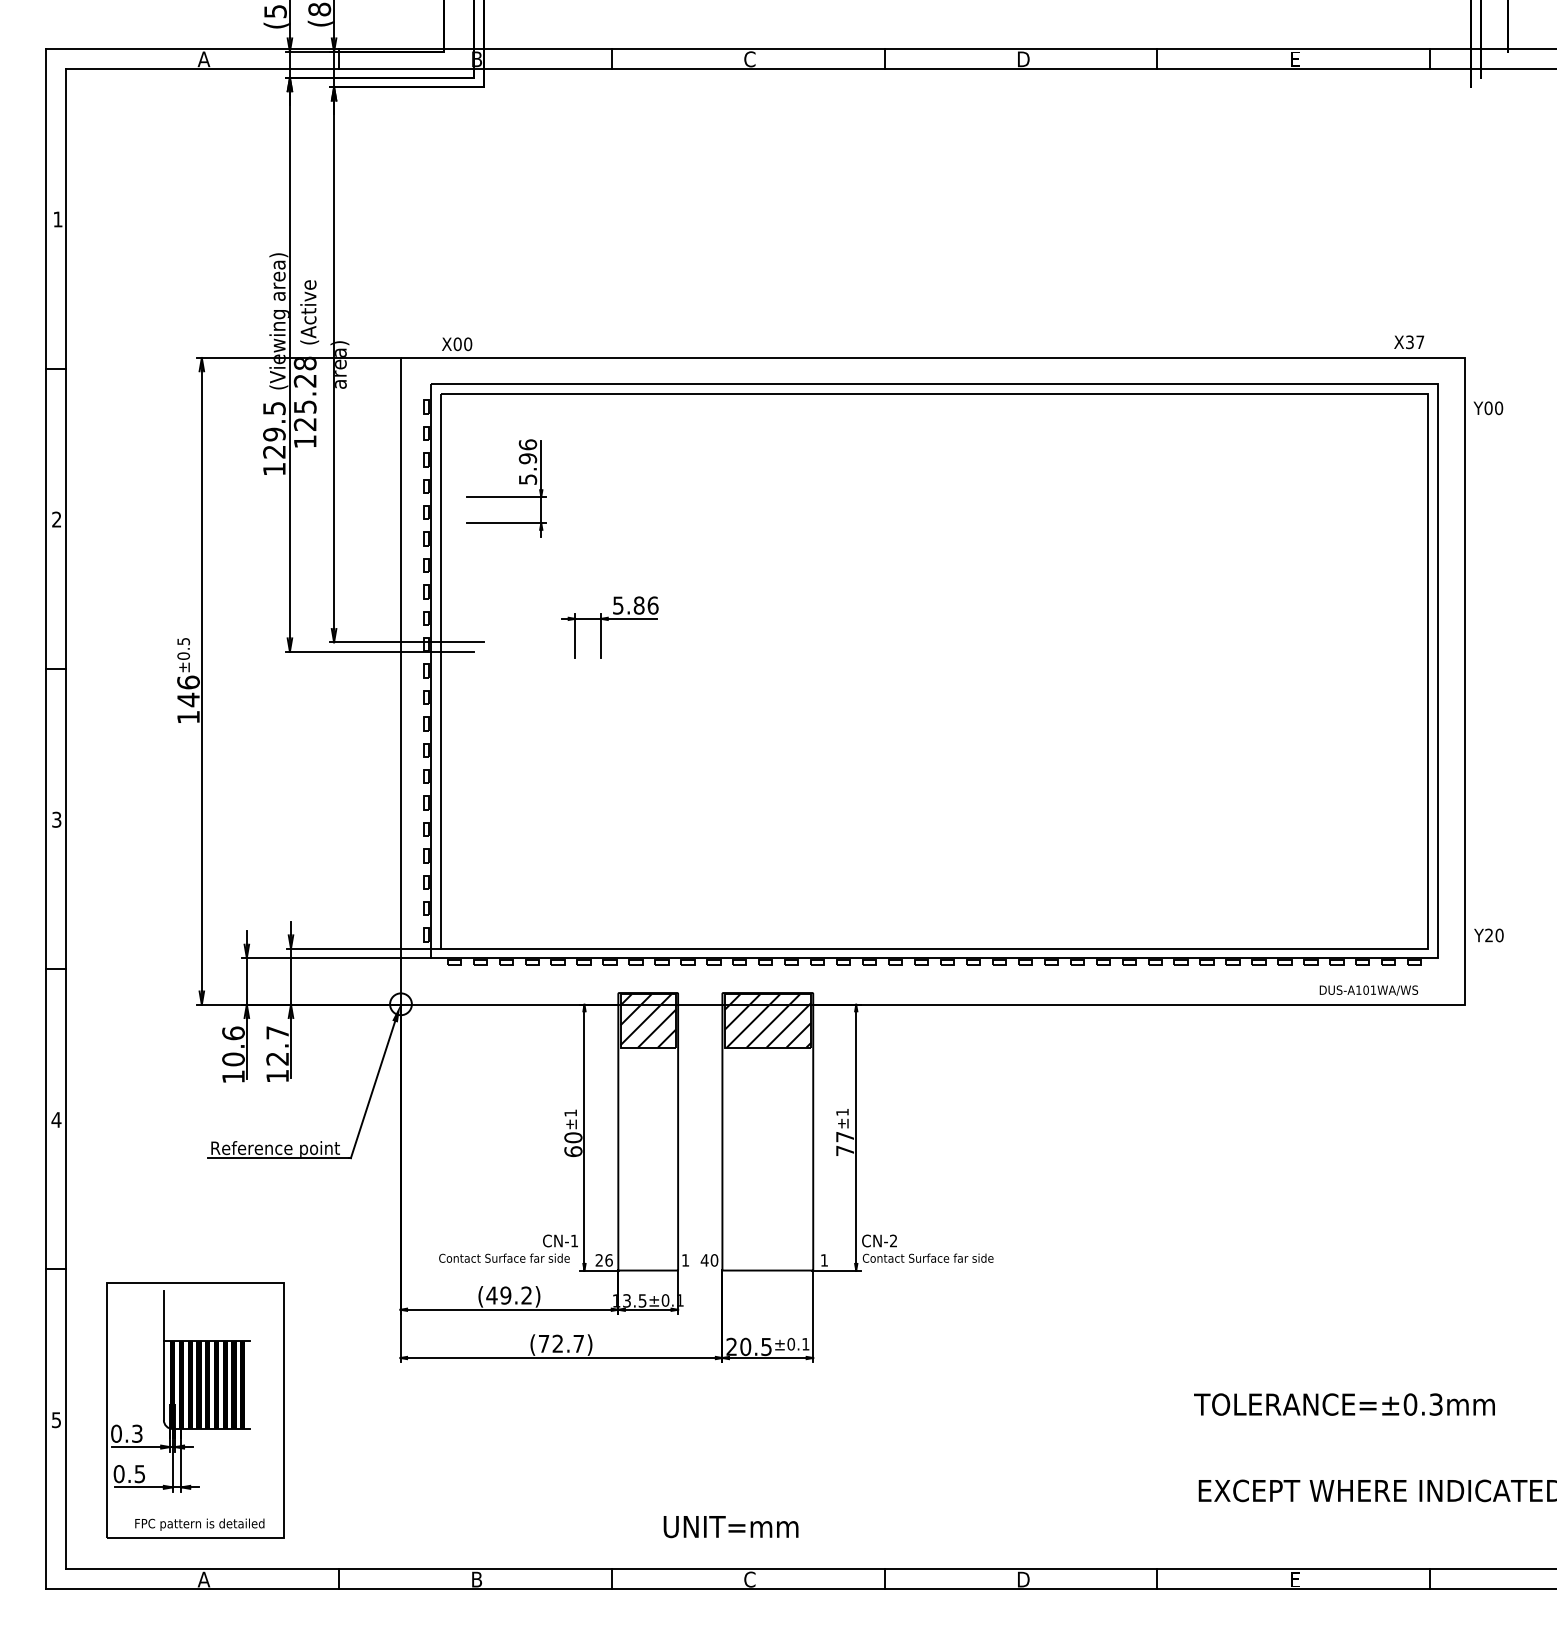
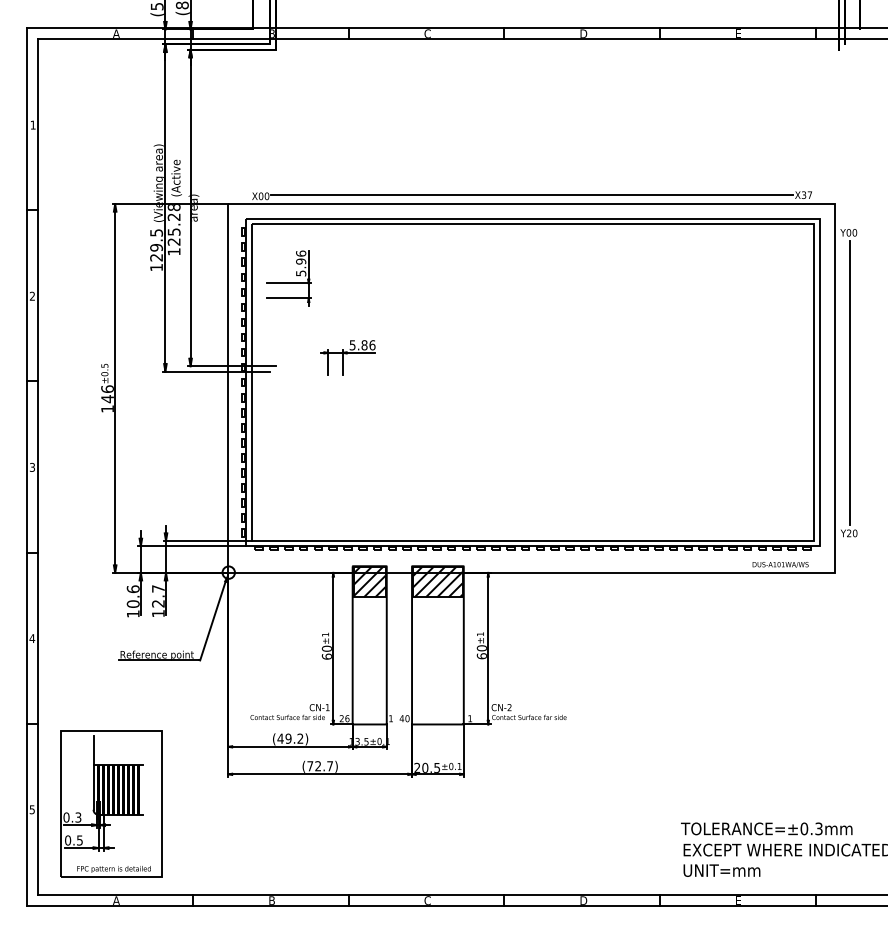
line: (933, 342) -> (532, 195), added
line: (1489, 670) -> (849, 382), added
text: (844, 1144) -> (481, 652), 77 -> 60
text: (1344, 1403) -> (766, 828), moved
text: (730, 1526) -> (721, 870), moved

